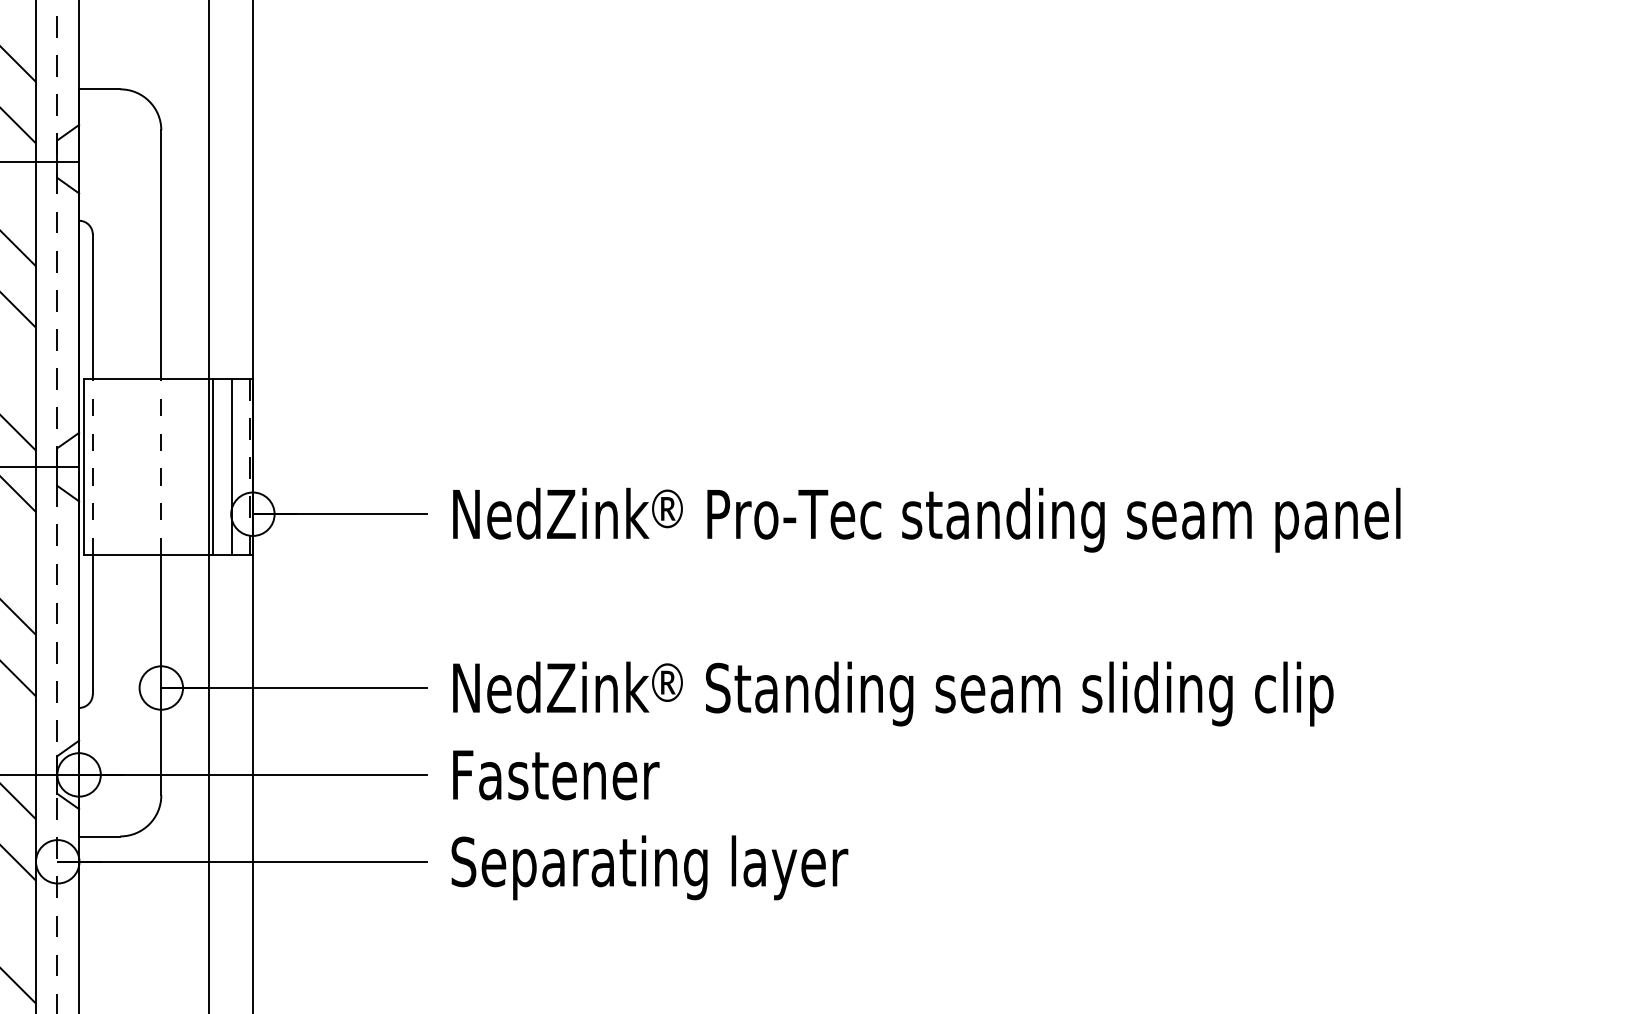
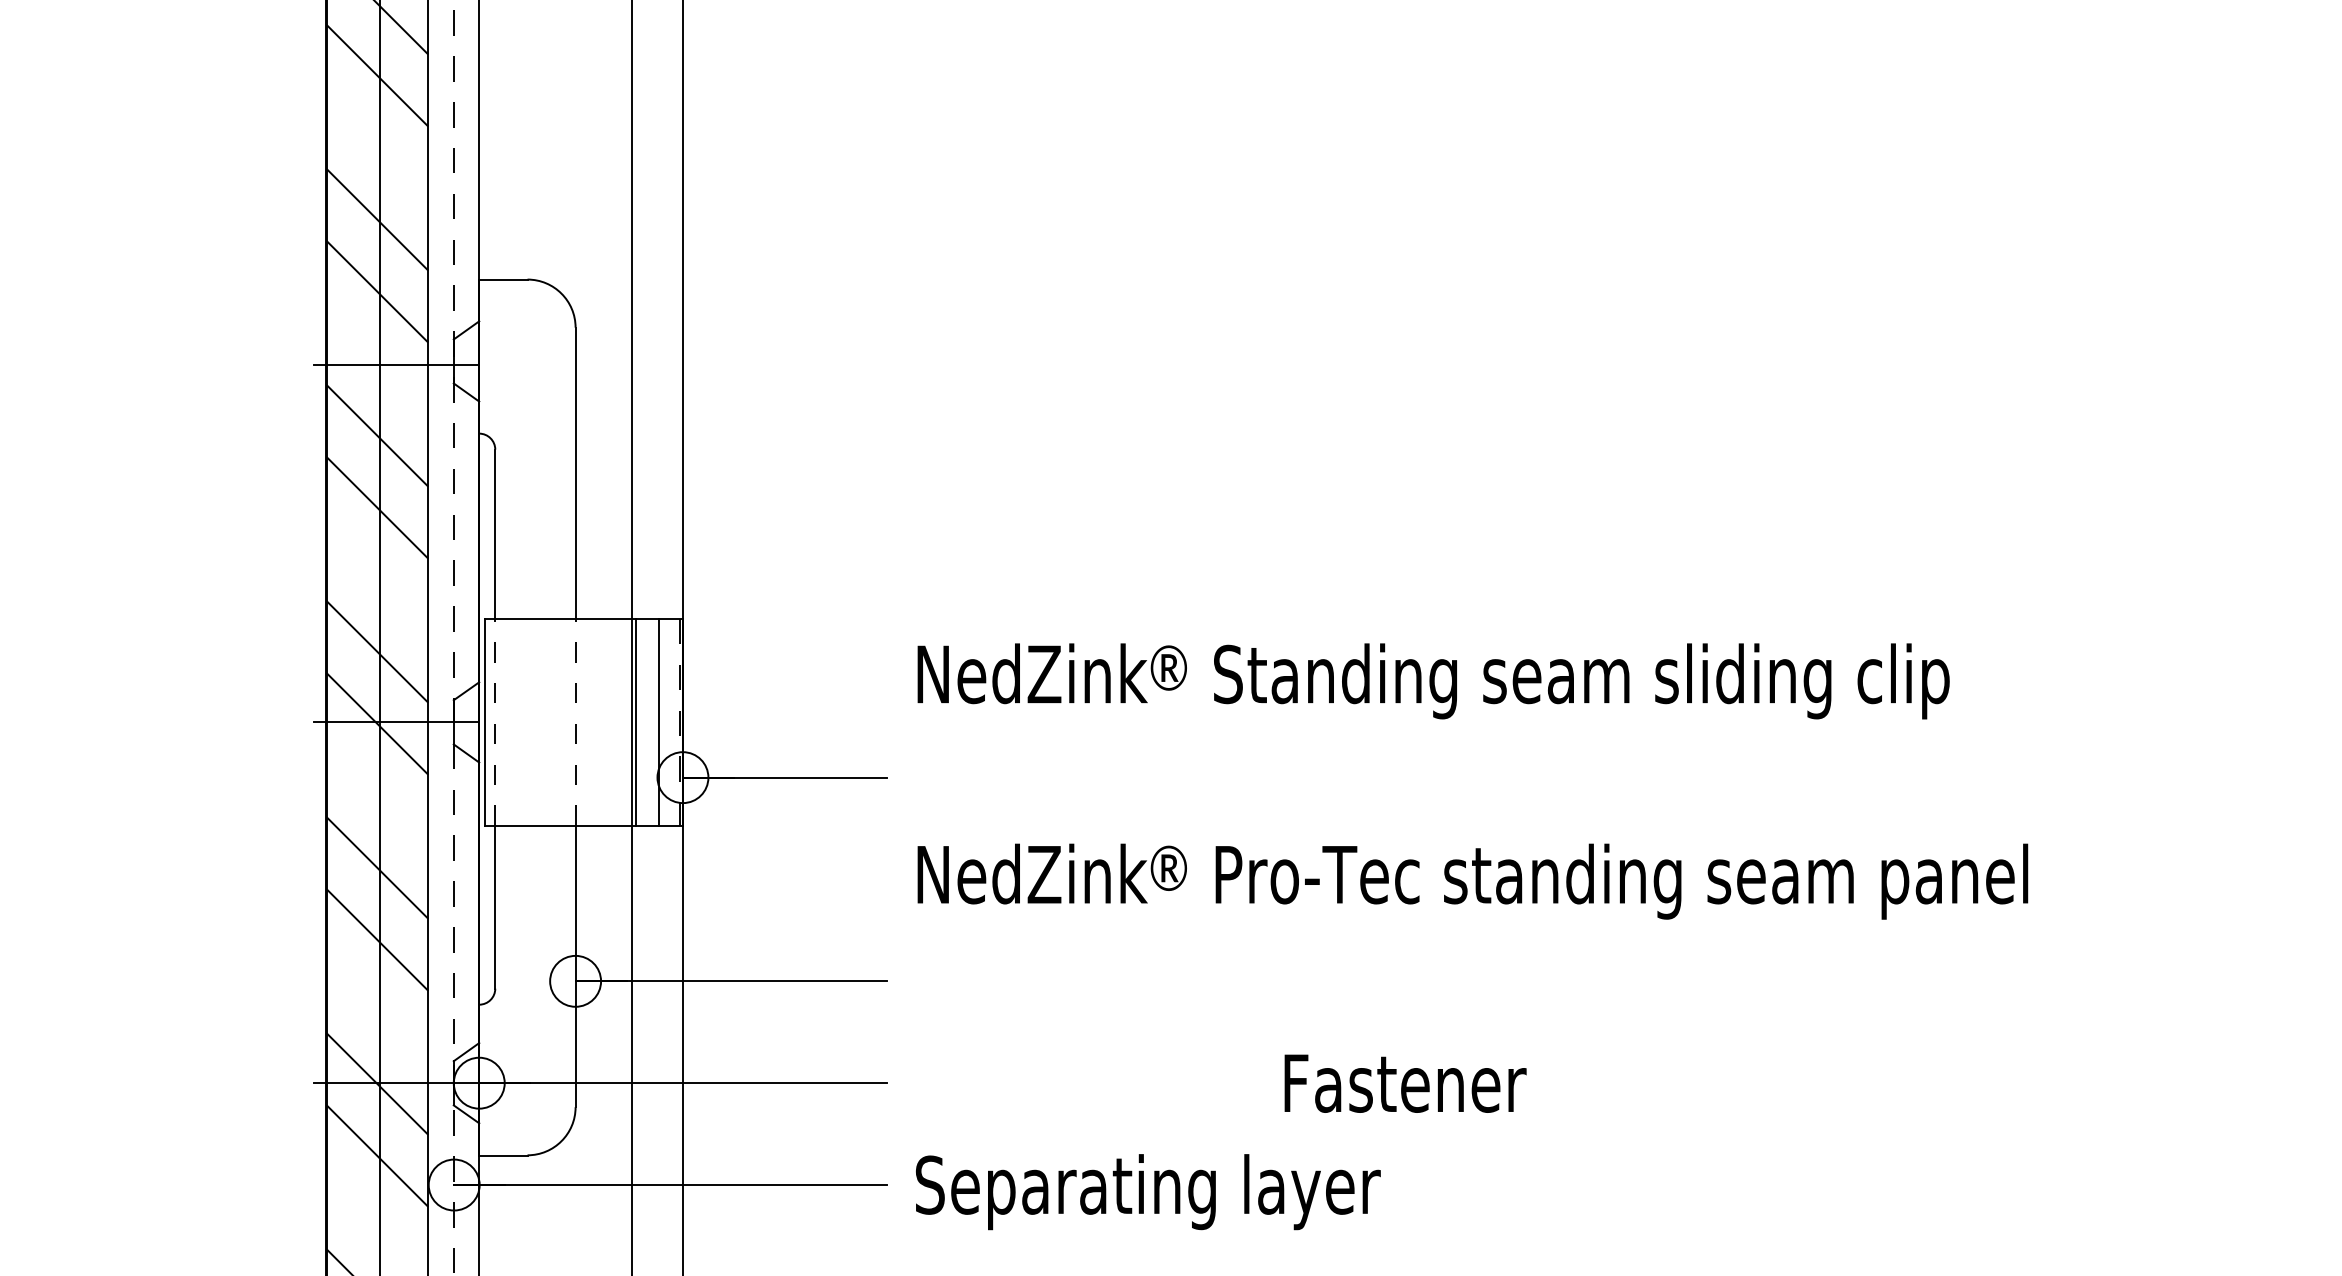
text: (926, 520) -> (1472, 881), moved
text: (893, 694) -> (1433, 681), moved
text: (556, 775) -> (1405, 1083), moved

